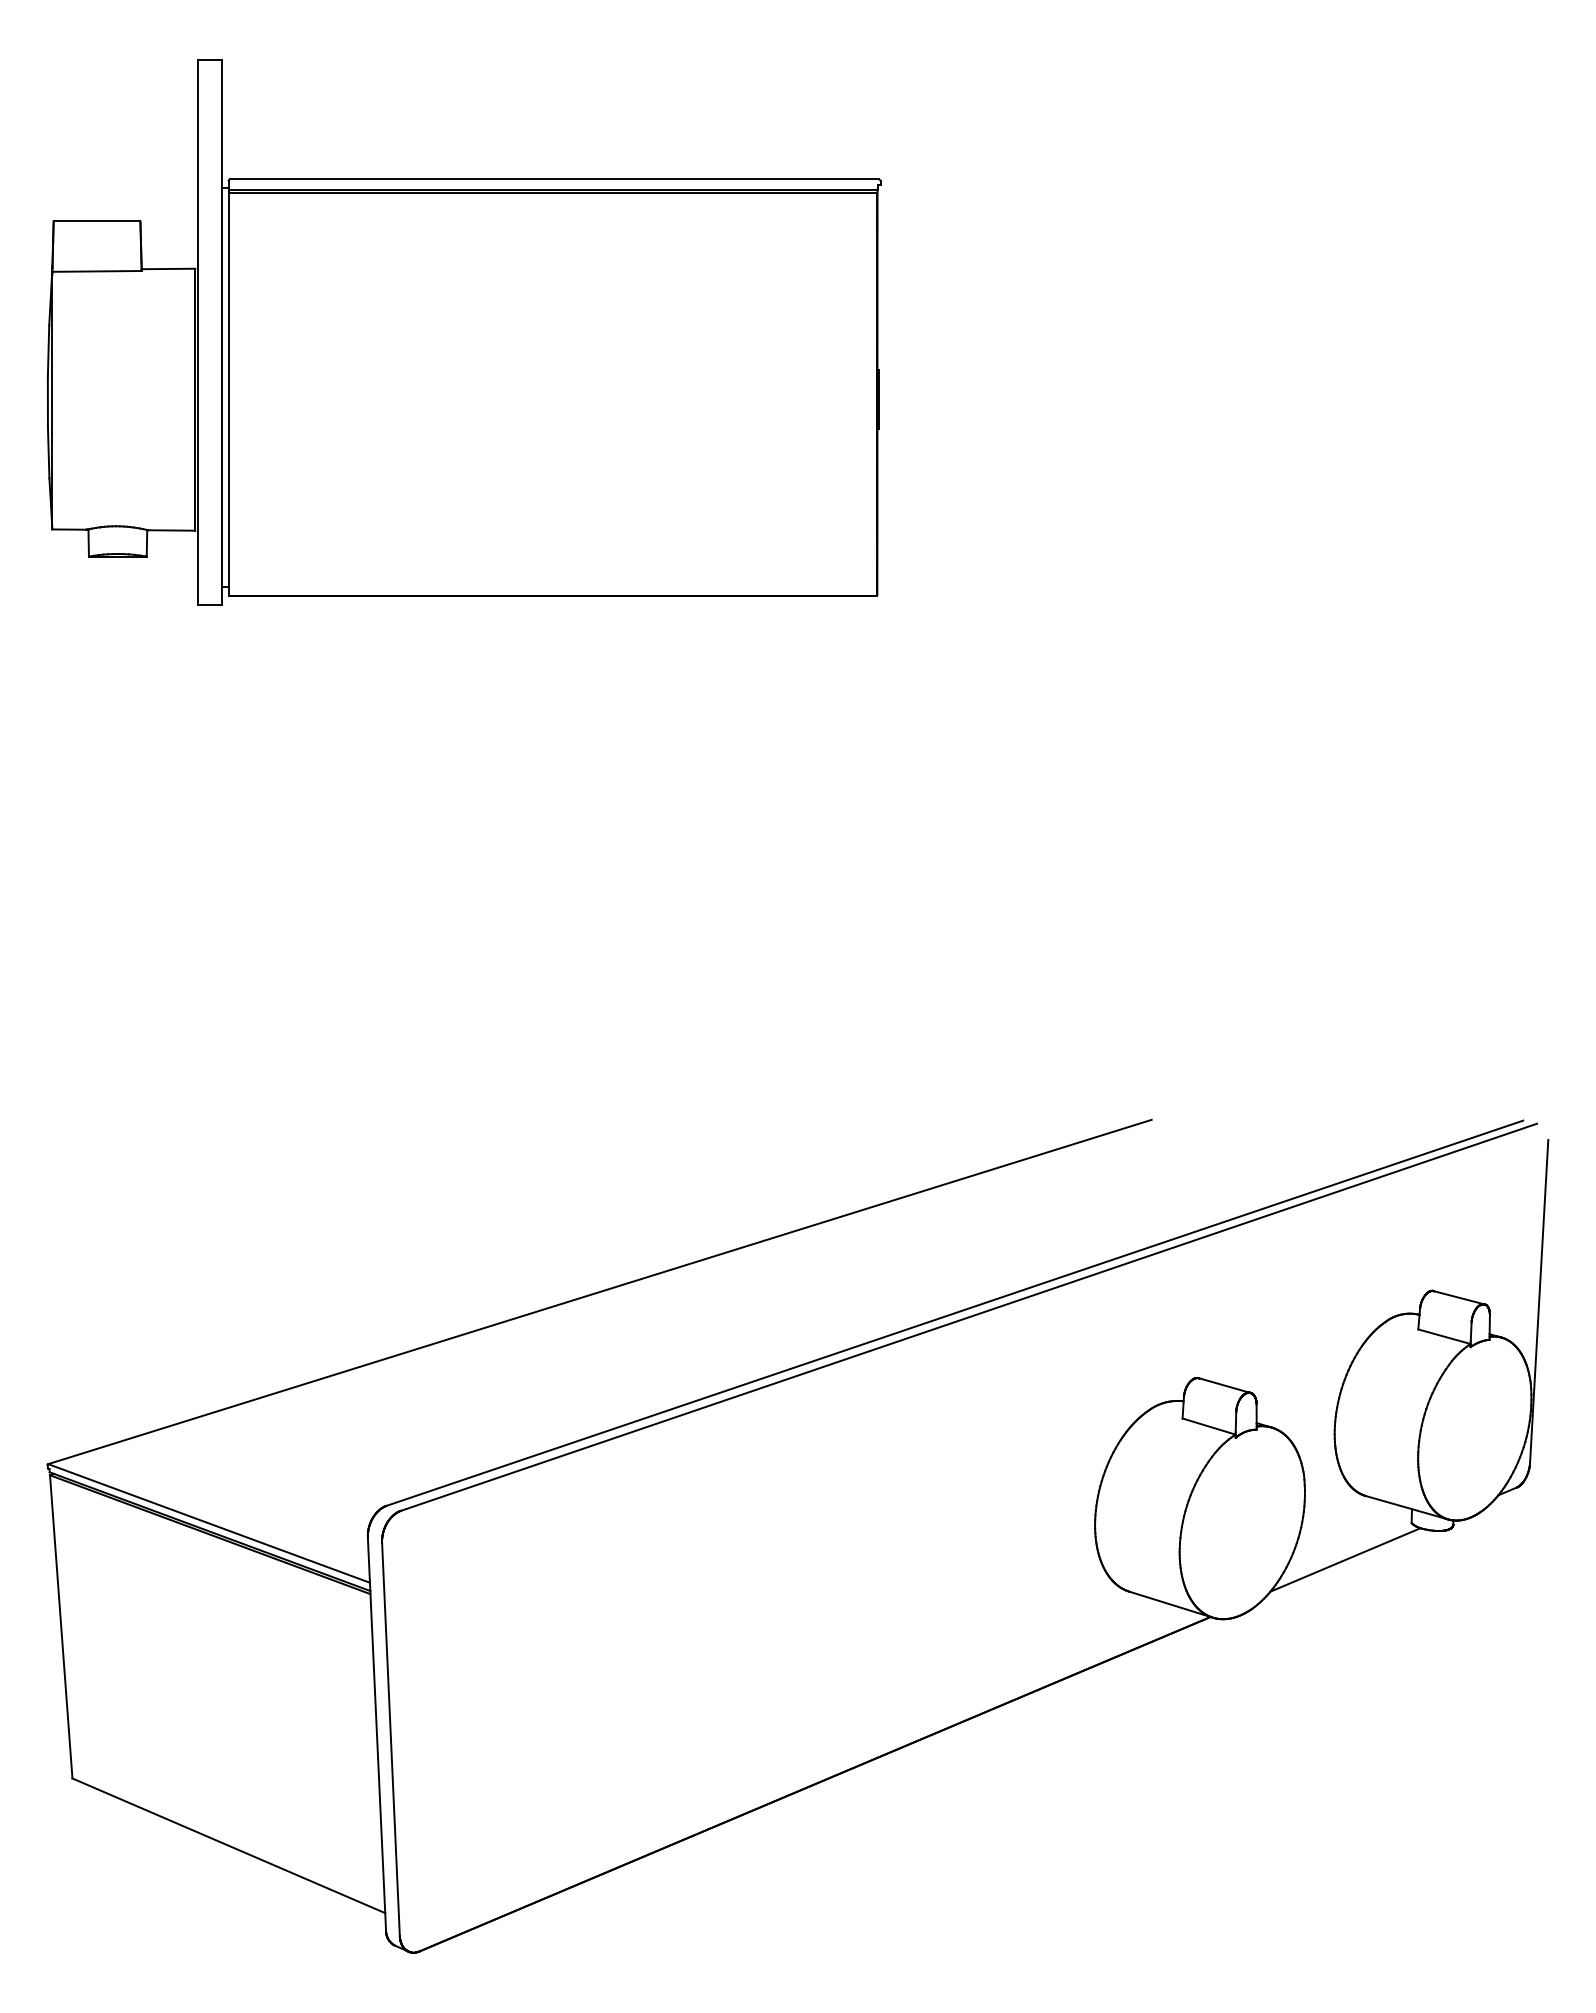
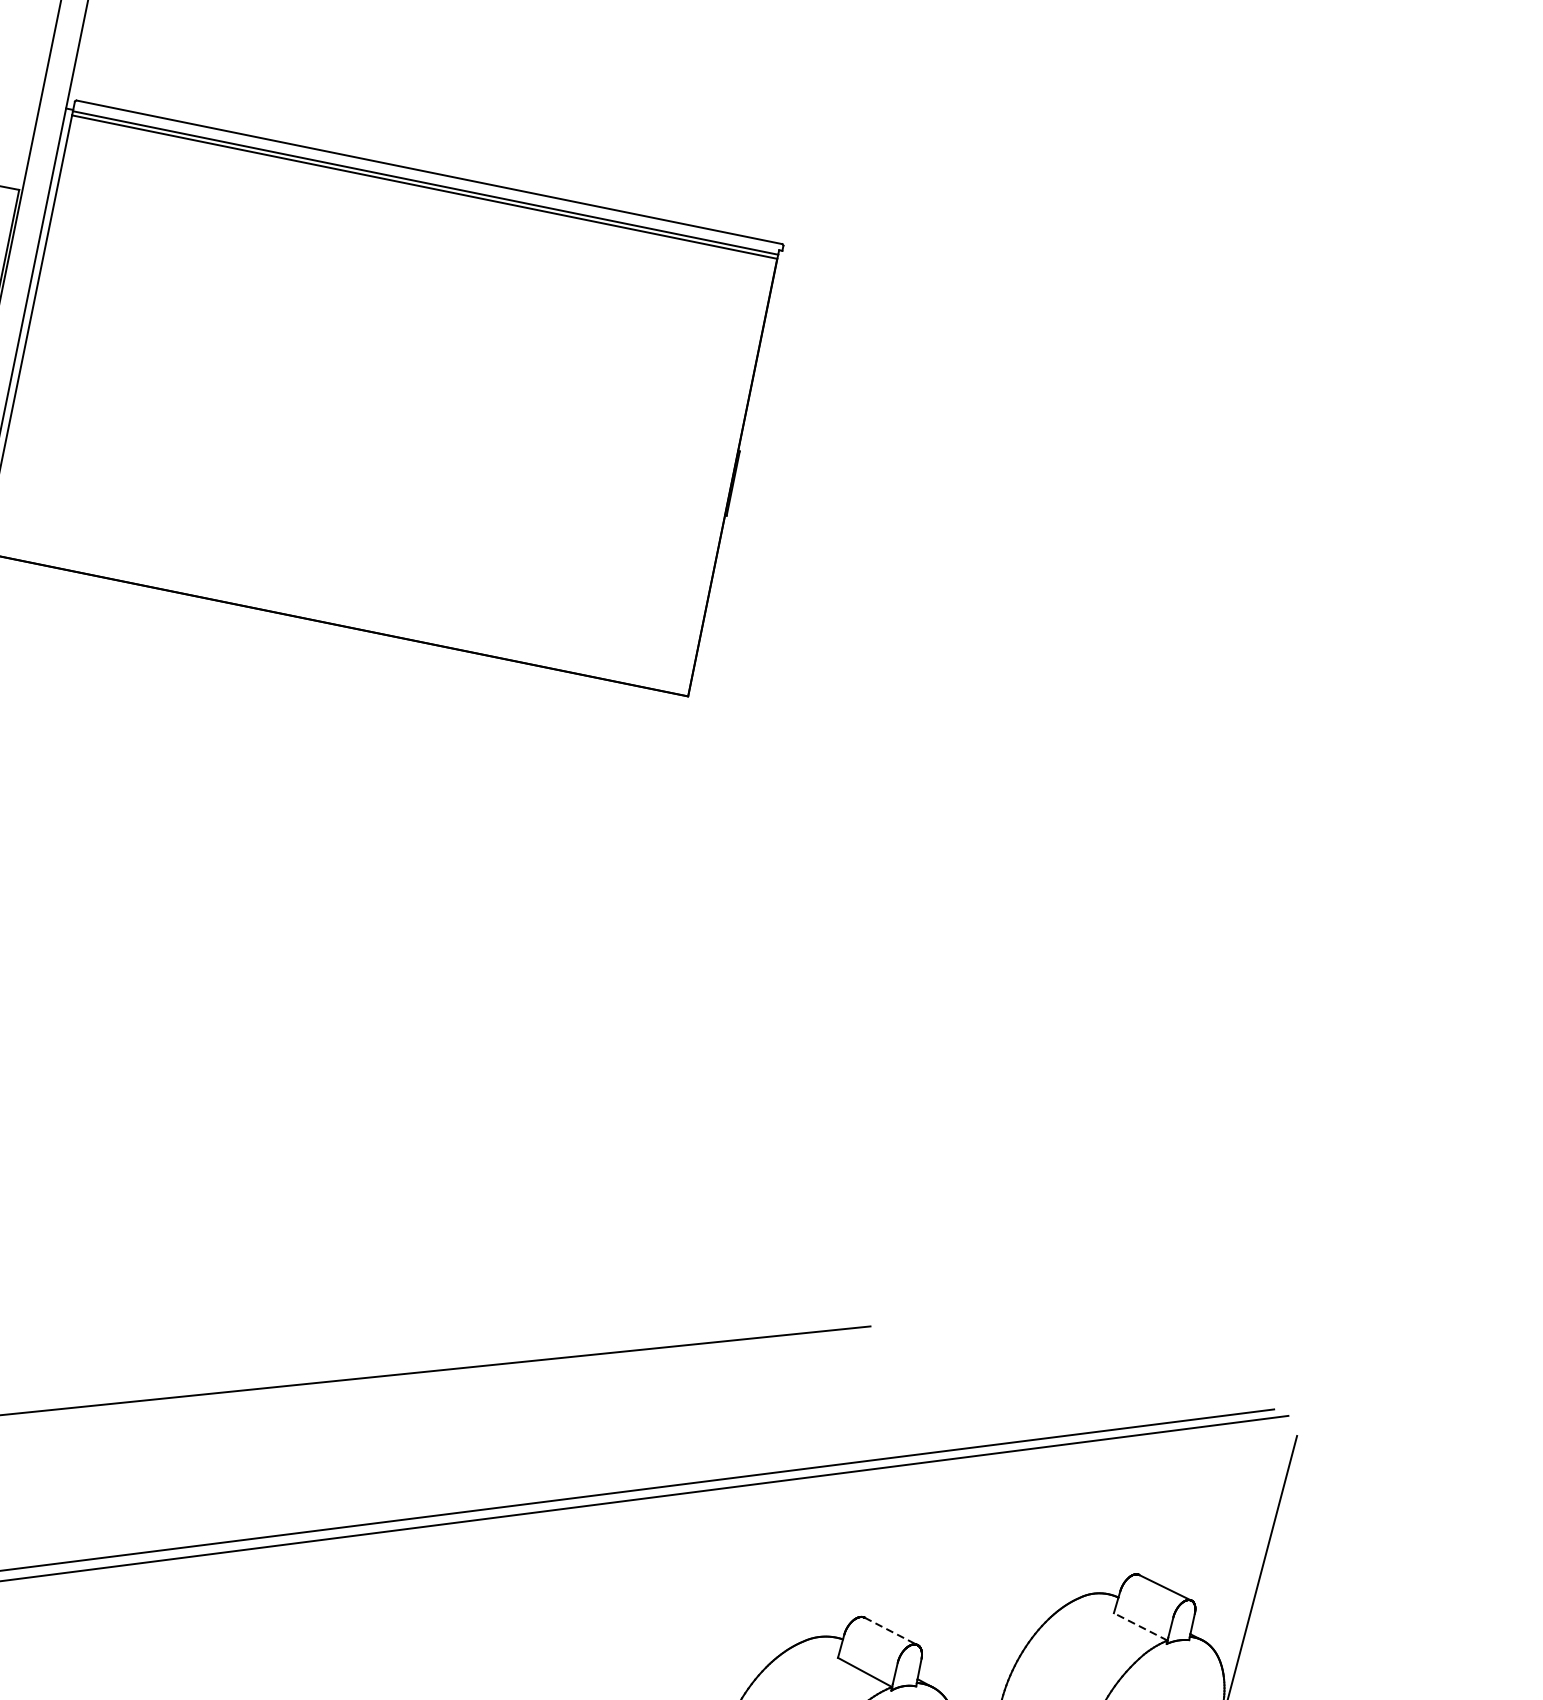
line: (1443, 1336) -> (1139, 1626), solid -> dashed
line: (1224, 1385) -> (890, 1631), solid -> dashed

